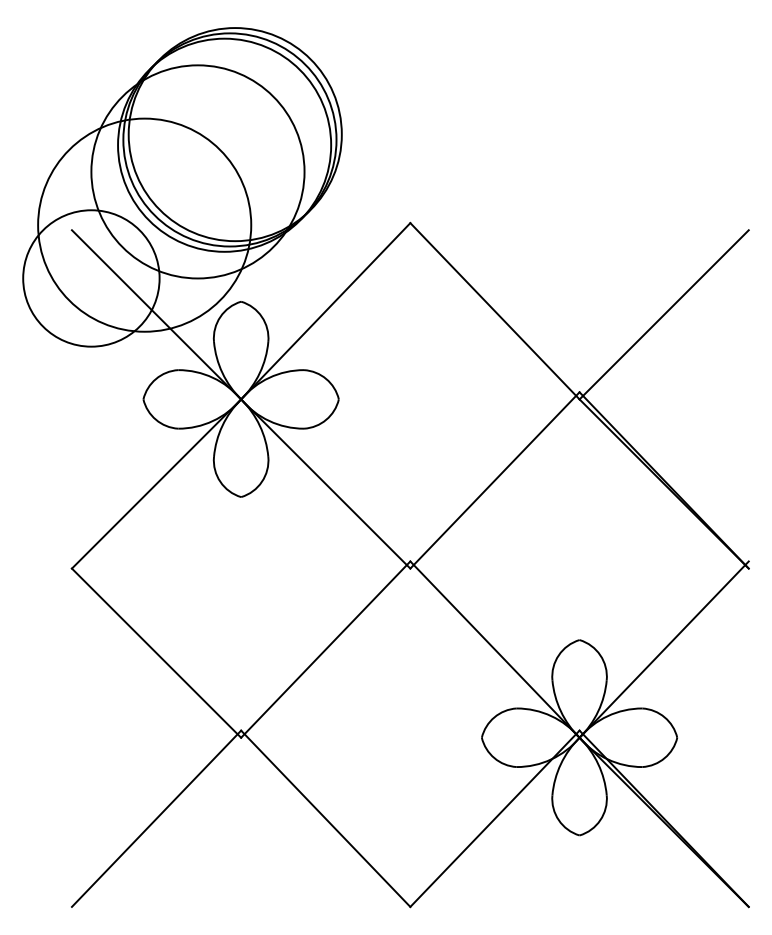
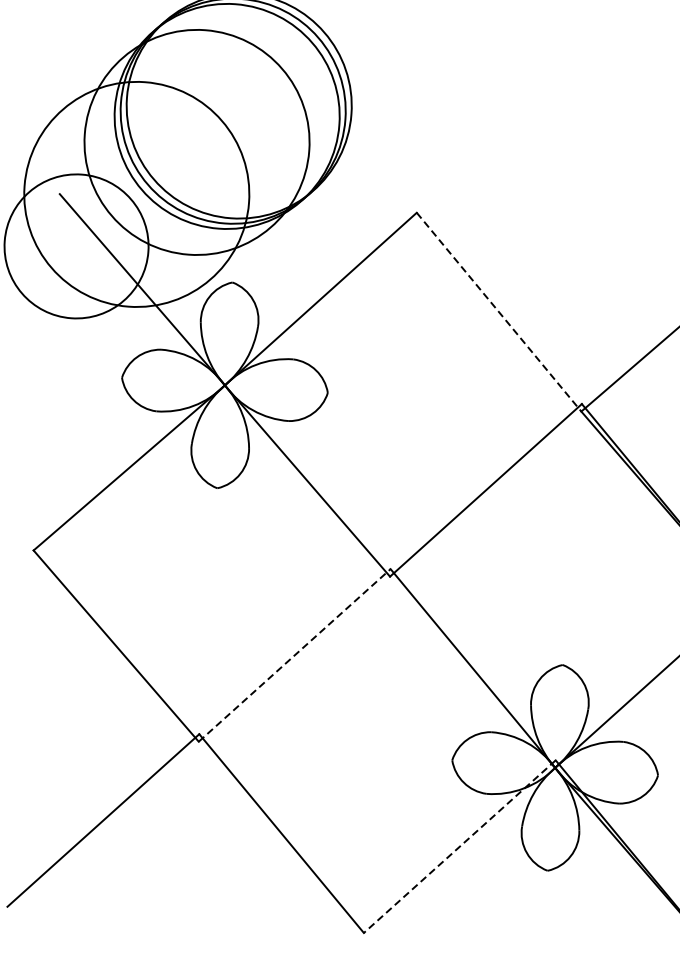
line: (495, 311) -> (499, 312), solid -> dashed
line: (326, 649) -> (295, 655), solid -> dashed
line: (494, 819) -> (459, 847), solid -> dashed

